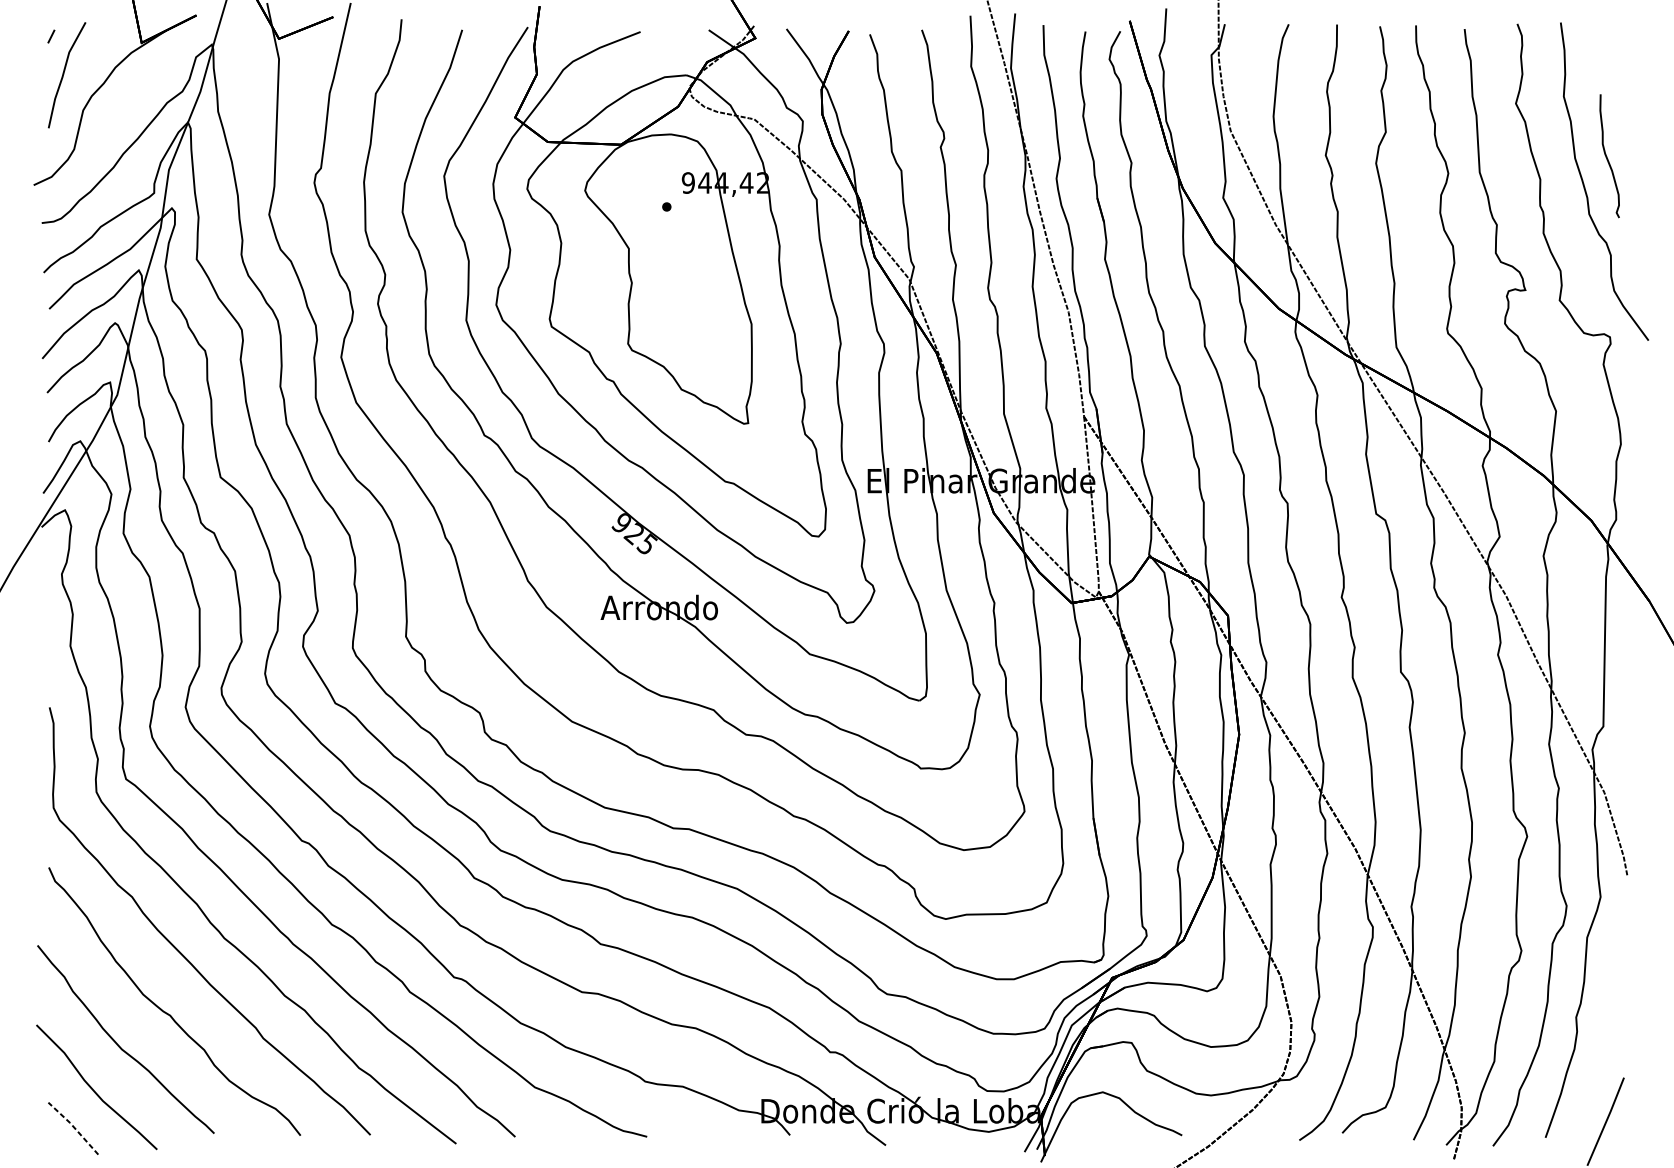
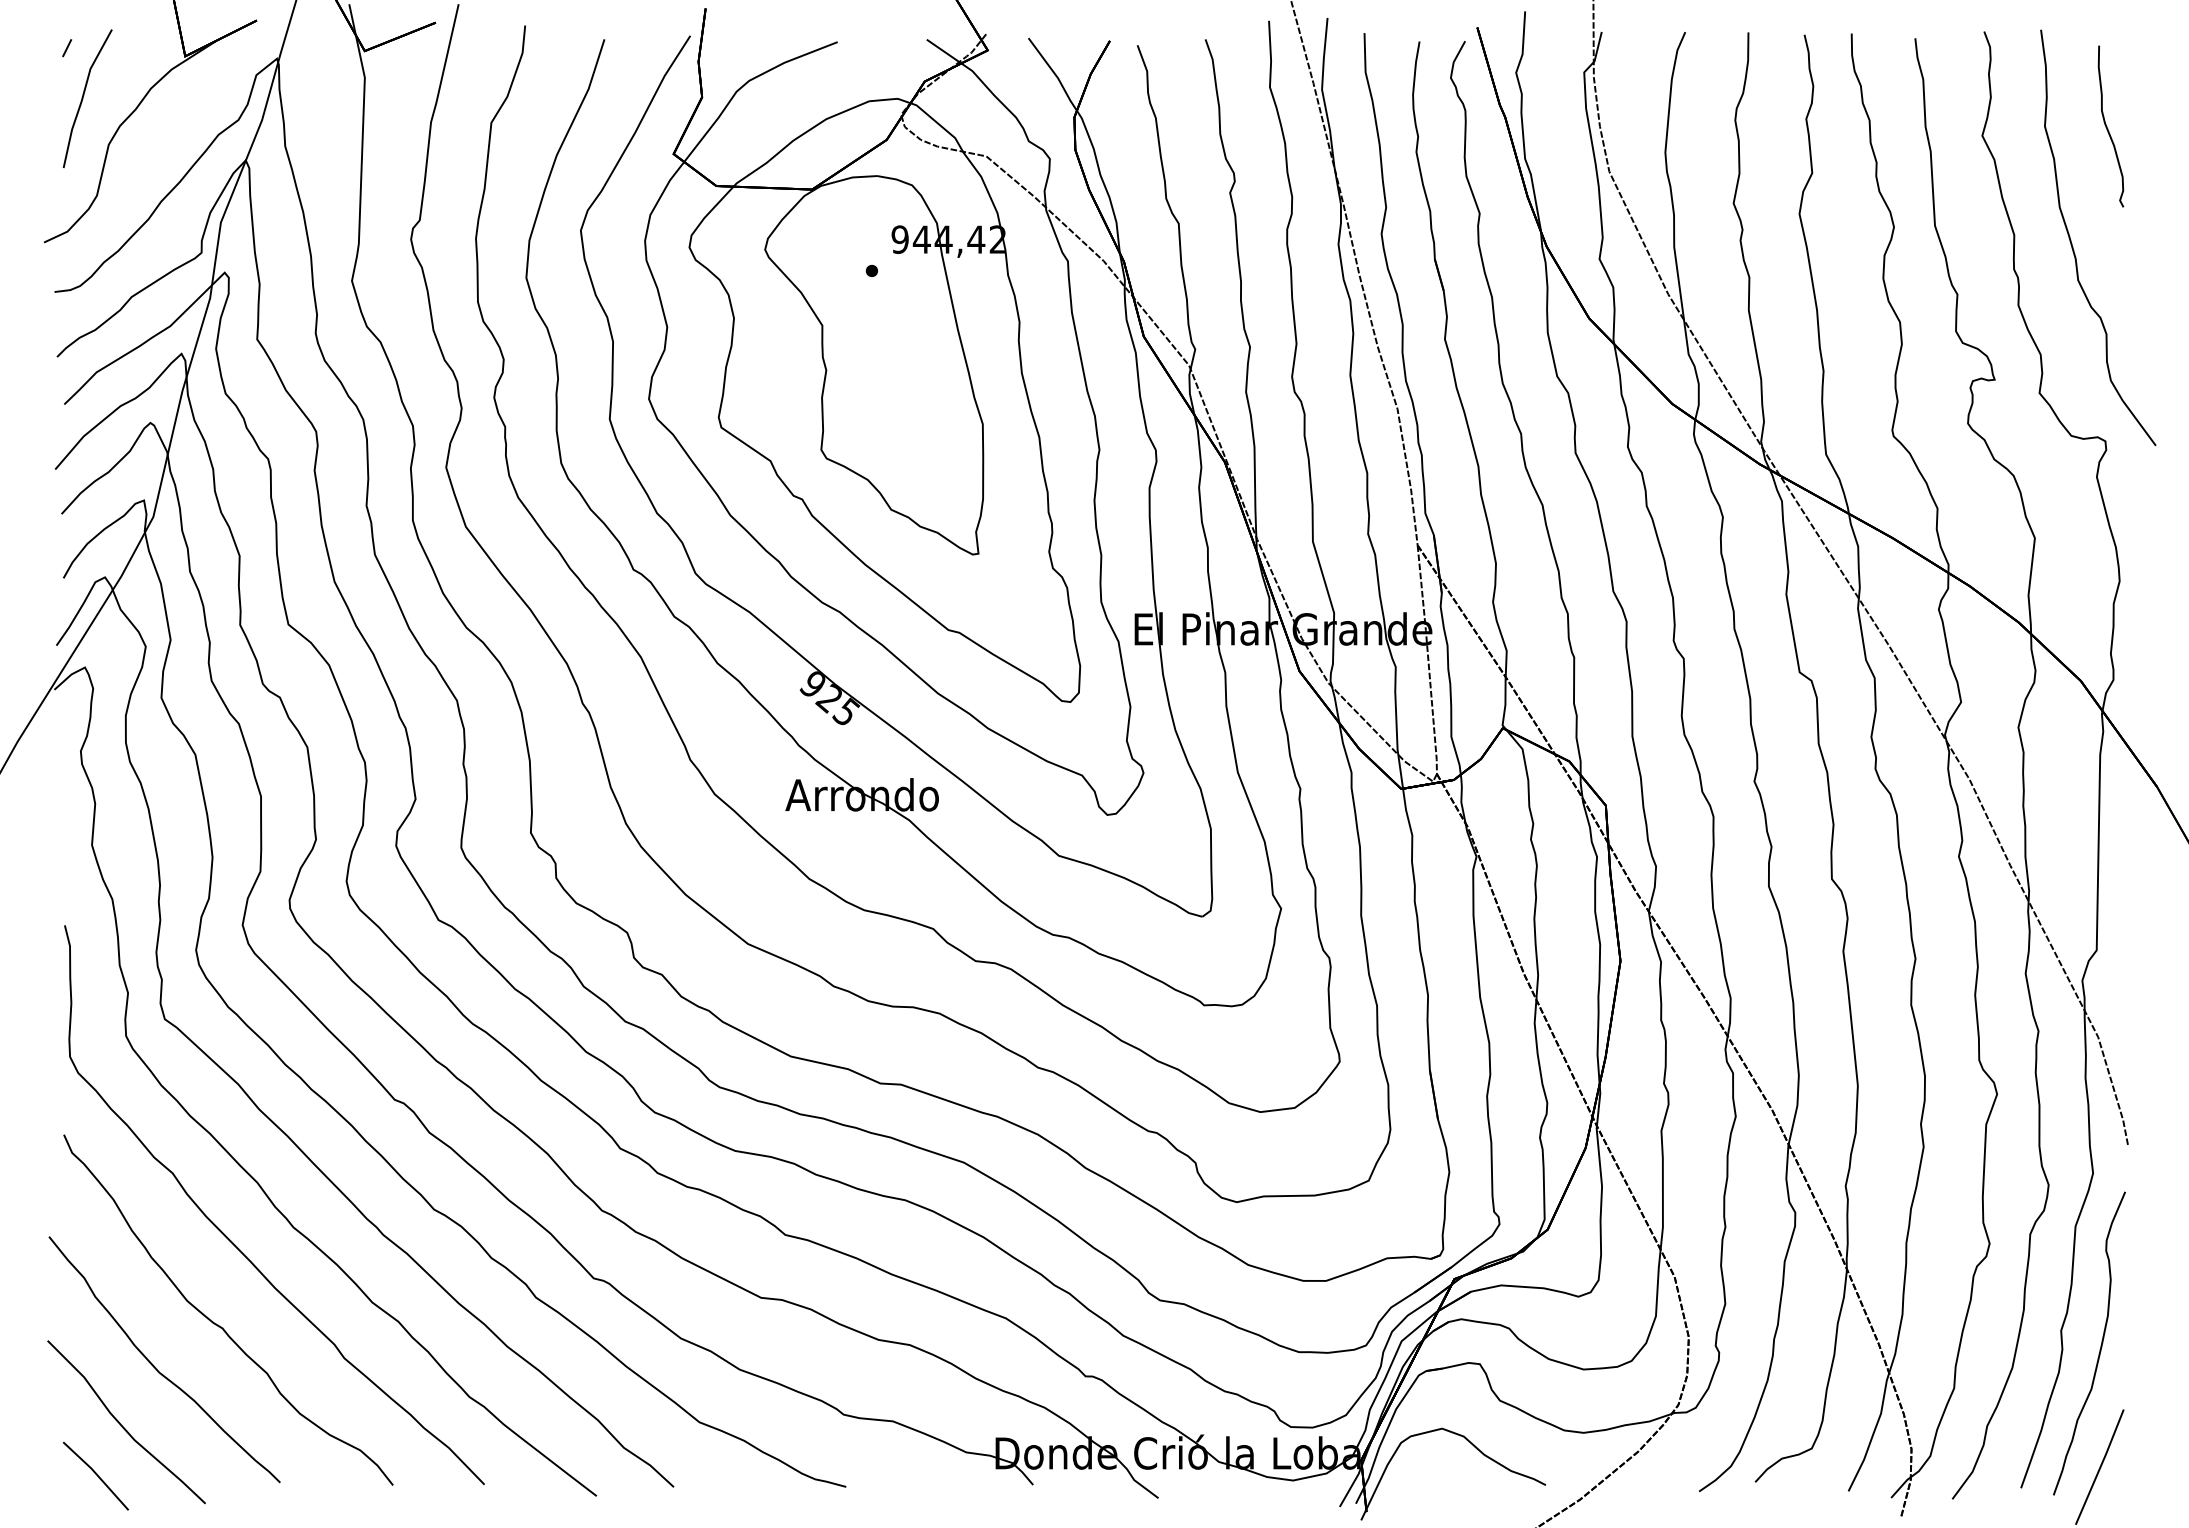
curve: (1607, 157) -> (2108, 128), moved
curve: (1606, 1028) -> (2100, 1345), added
line: (73, 1127) -> (96, 1474), dashed -> solid

